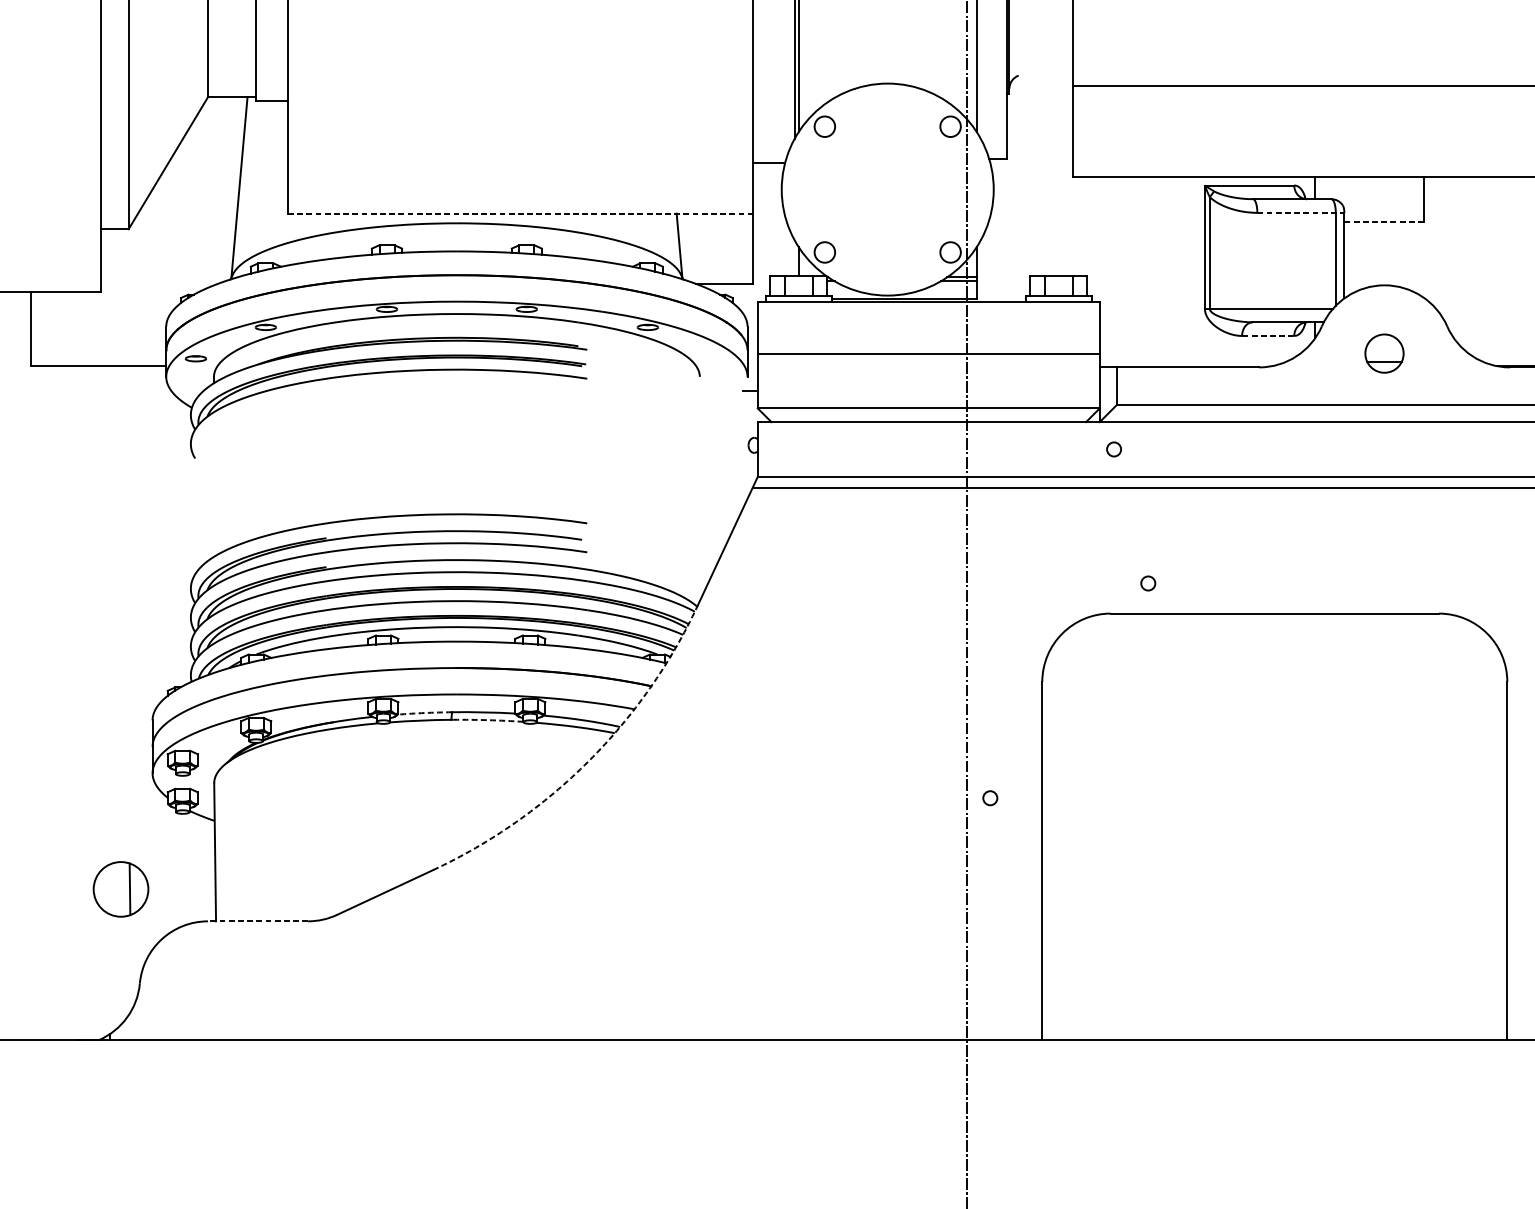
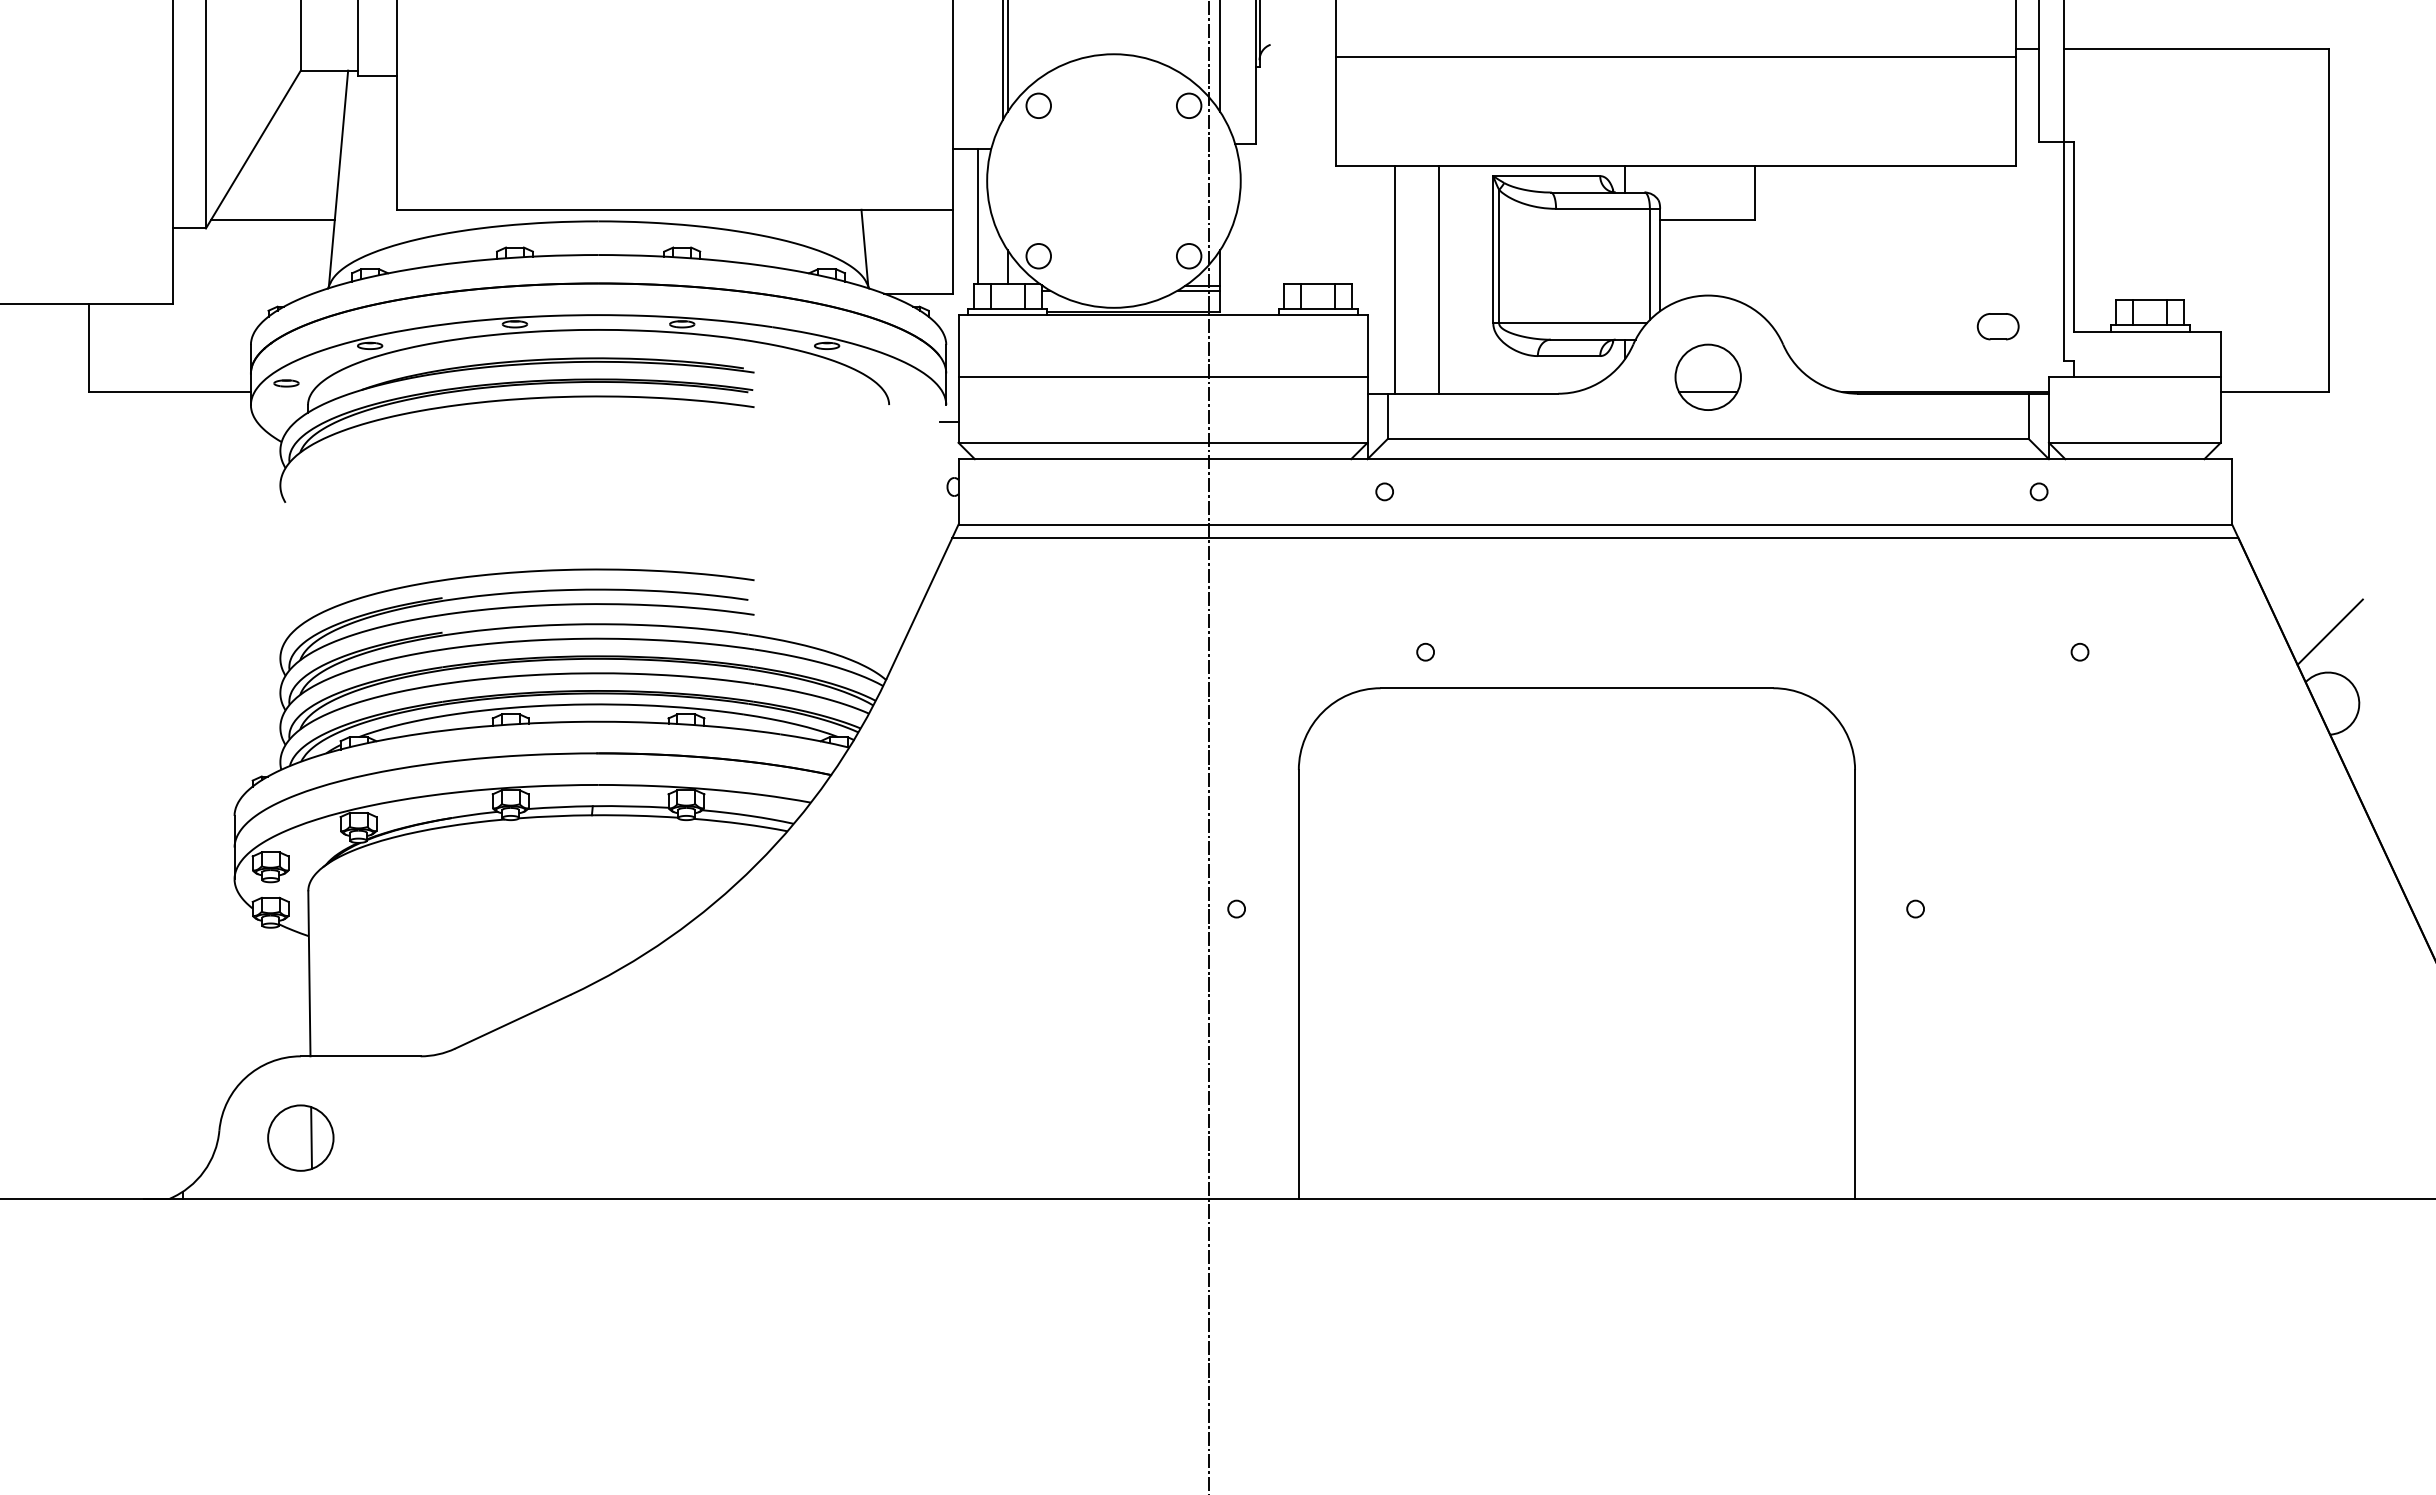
line: (1301, 212) -> (1608, 208), dashed -> solid
line: (521, 213) -> (675, 209), dashed -> solid
line: (774, 219) -> (978, 216), added
line: (184, 222) -> (272, 220), added
line: (1383, 222) -> (1707, 220), dashed -> solid
line: (1122, 271) -> (1394, 279), added
line: (1159, 271) -> (1439, 279), added
line: (1267, 336) -> (1568, 356), dashed -> solid
part: (1383, 352) -> (1707, 376), size x1.43
arc: (425, 713) -> (560, 807), dashed -> solid
arc: (488, 720) -> (636, 815), dashed -> solid
arc: (588, 760) -> (756, 864), dashed -> solid
part: (120, 888) -> (300, 1137), moved
line: (257, 921) -> (360, 1056), dashed -> solid

